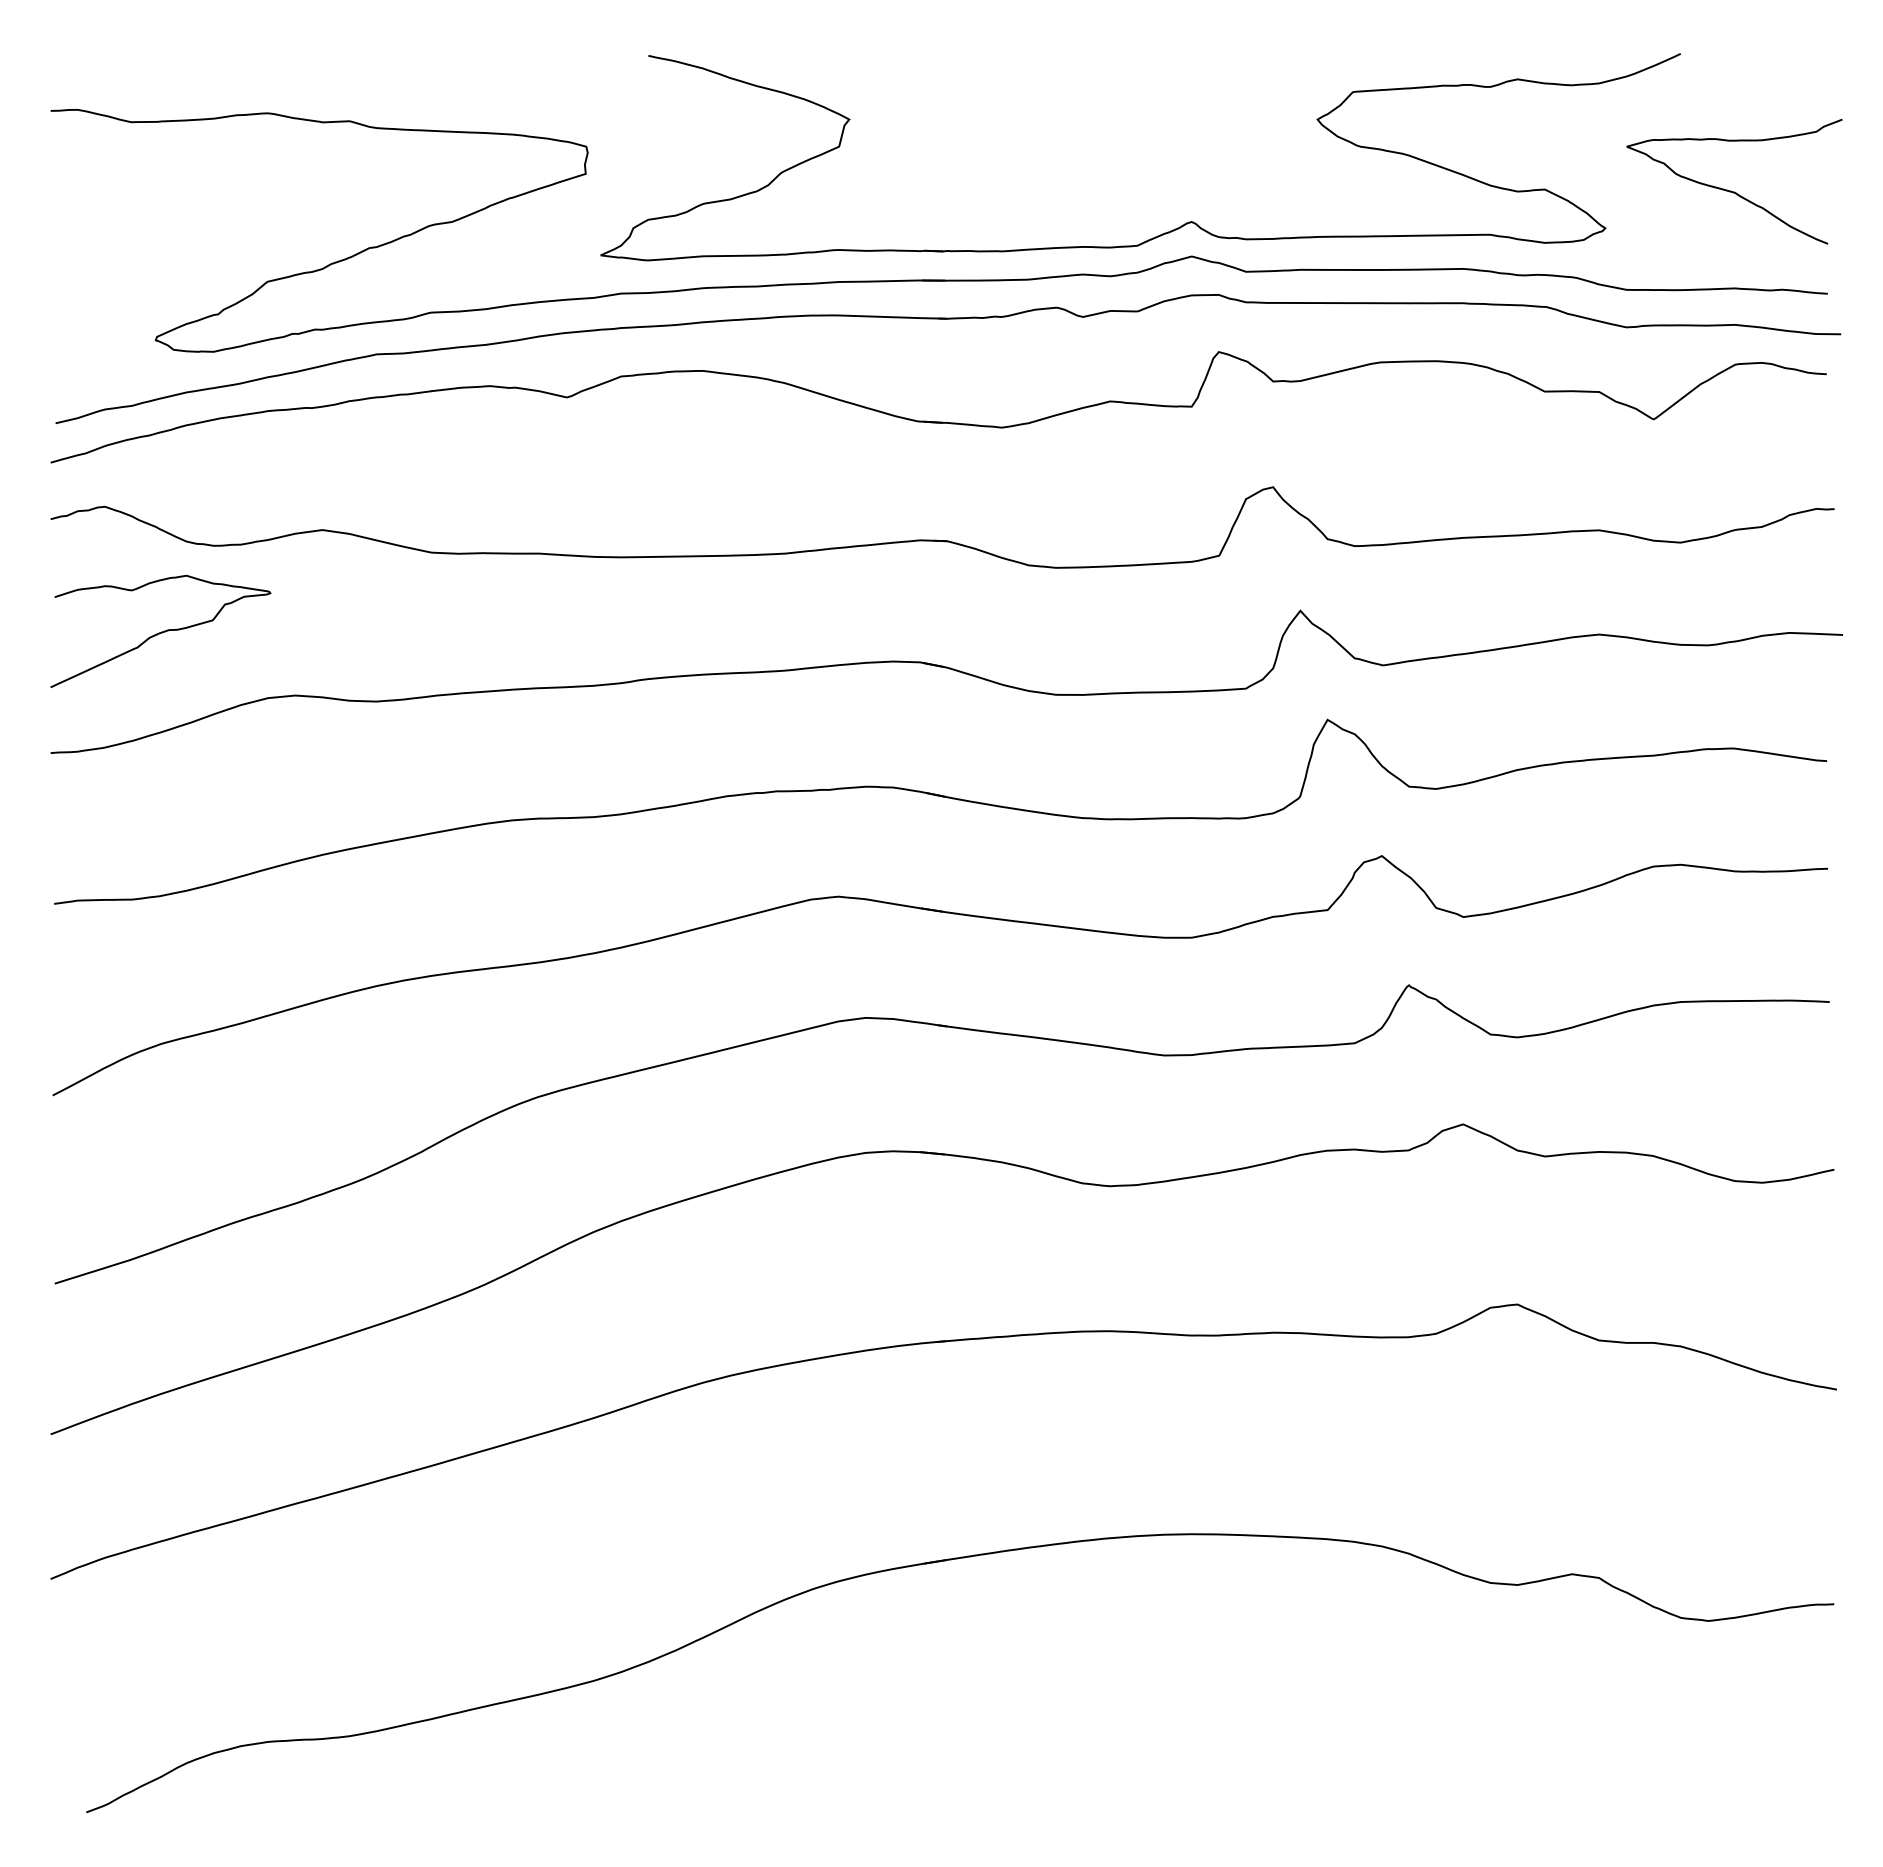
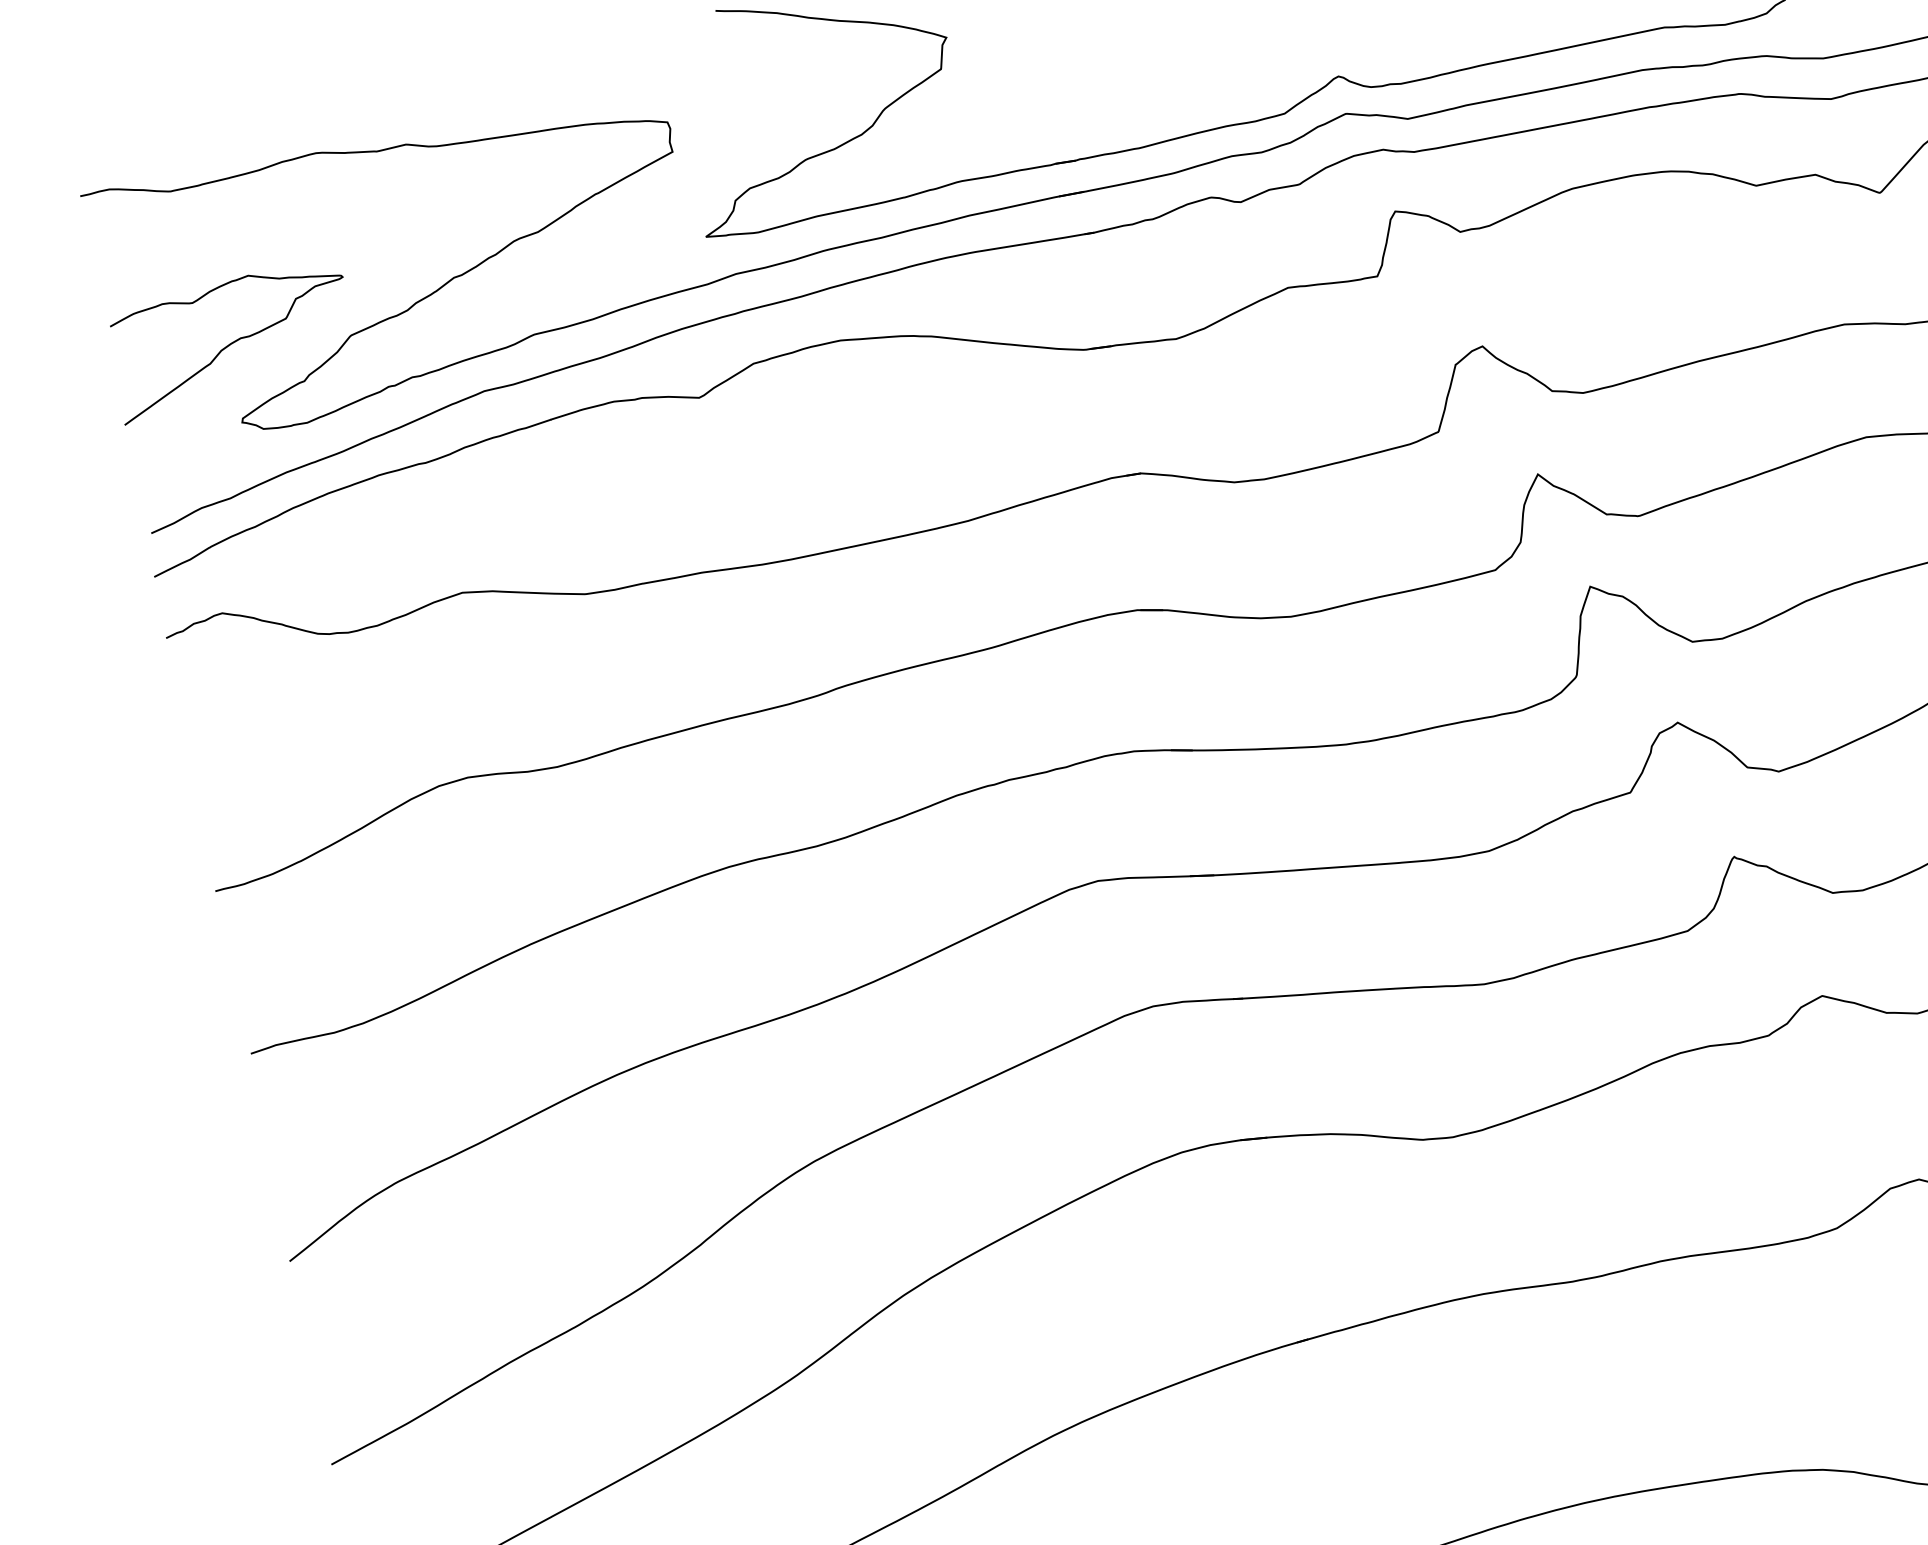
curve: (161, 631) -> (232, 341), moved

